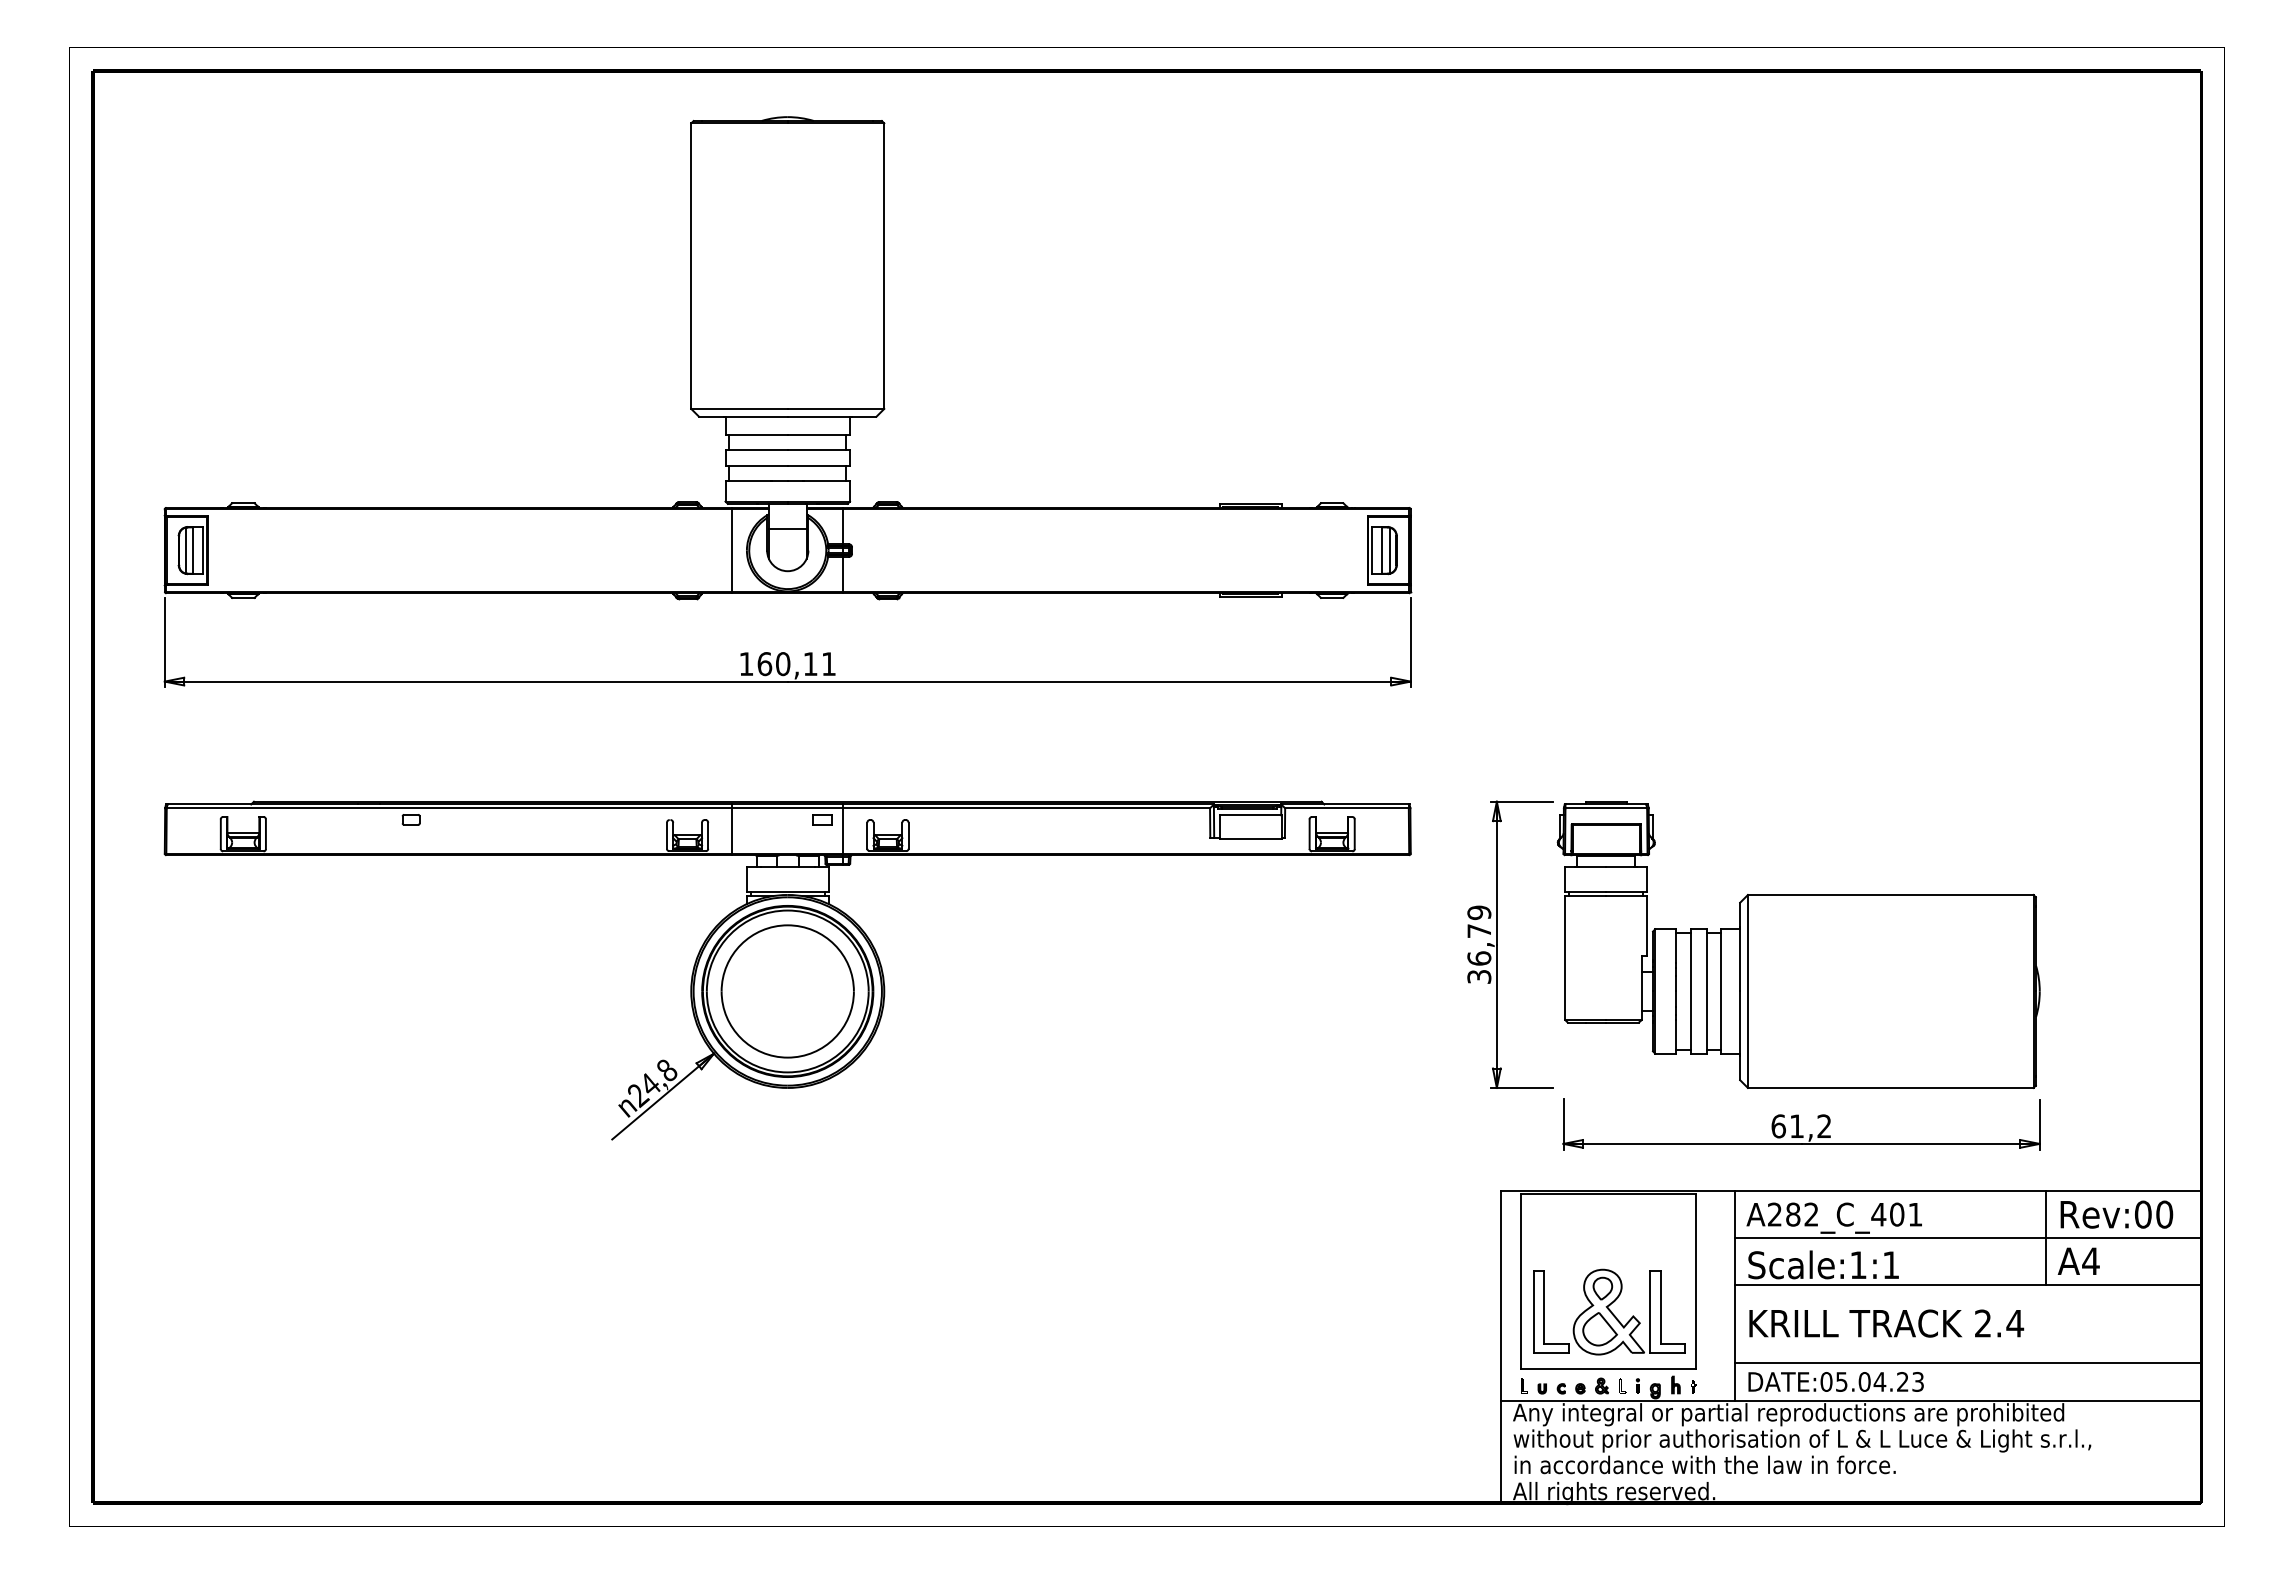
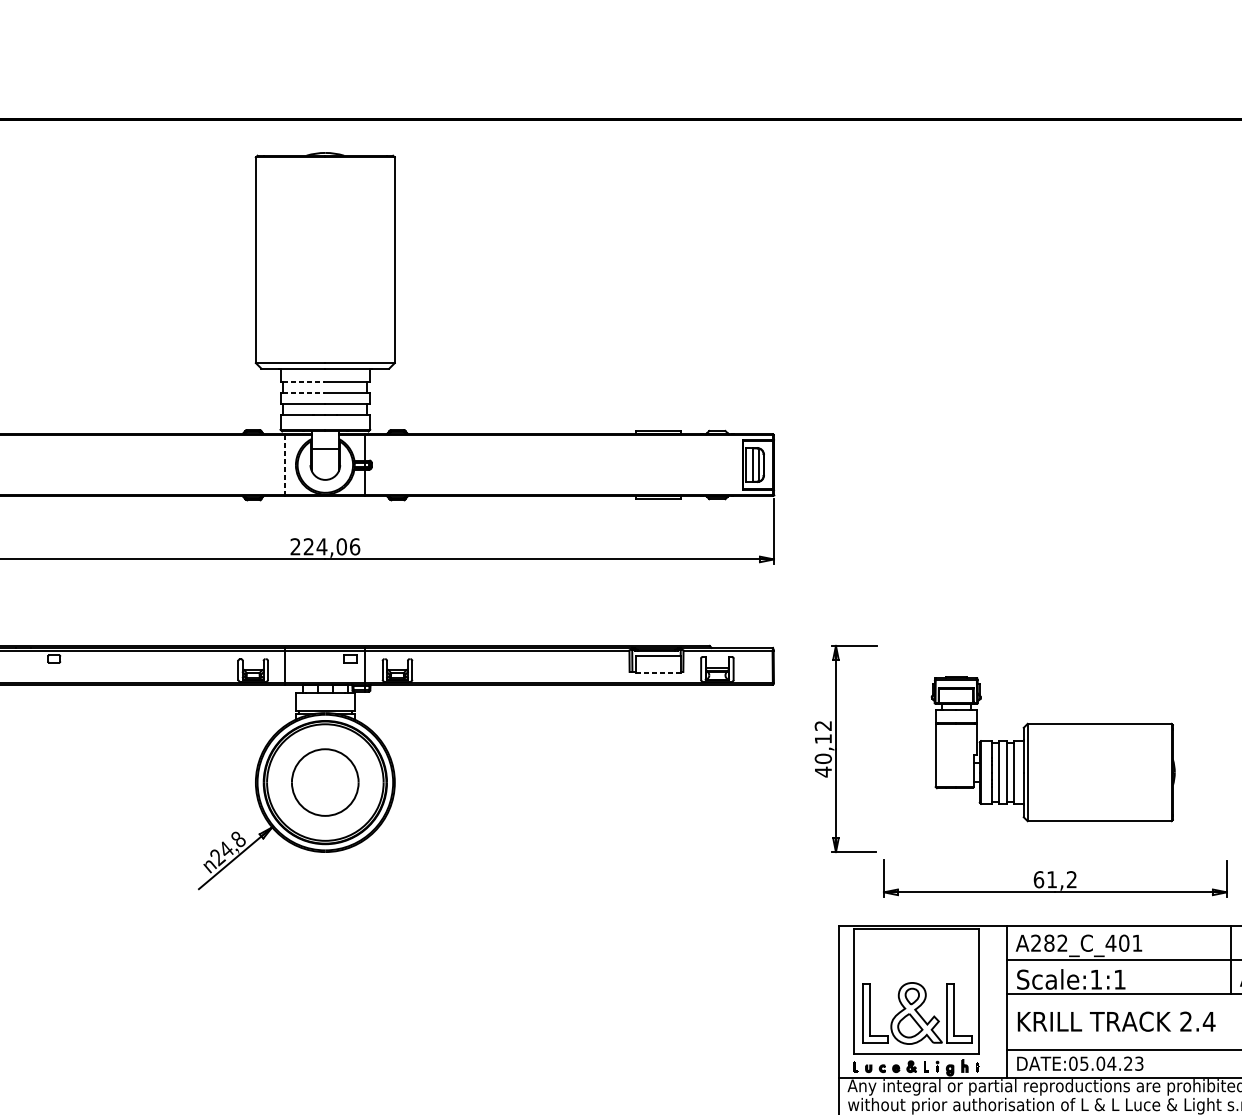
line: (759, 435) -> (304, 382), solid -> dashed
line: (759, 450) -> (304, 393), solid -> dashed
line: (732, 551) -> (285, 465), solid -> dashed
text: (787, 664) -> (325, 547), 160,11 -> 224,06
line: (1251, 838) -> (659, 672), solid -> dashed
text: (1479, 944) -> (823, 748), 36,79 -> 40,12
part: (1798, 944) -> (1053, 748), size x0.7
part: (787, 991) -> (325, 782), size x0.7

